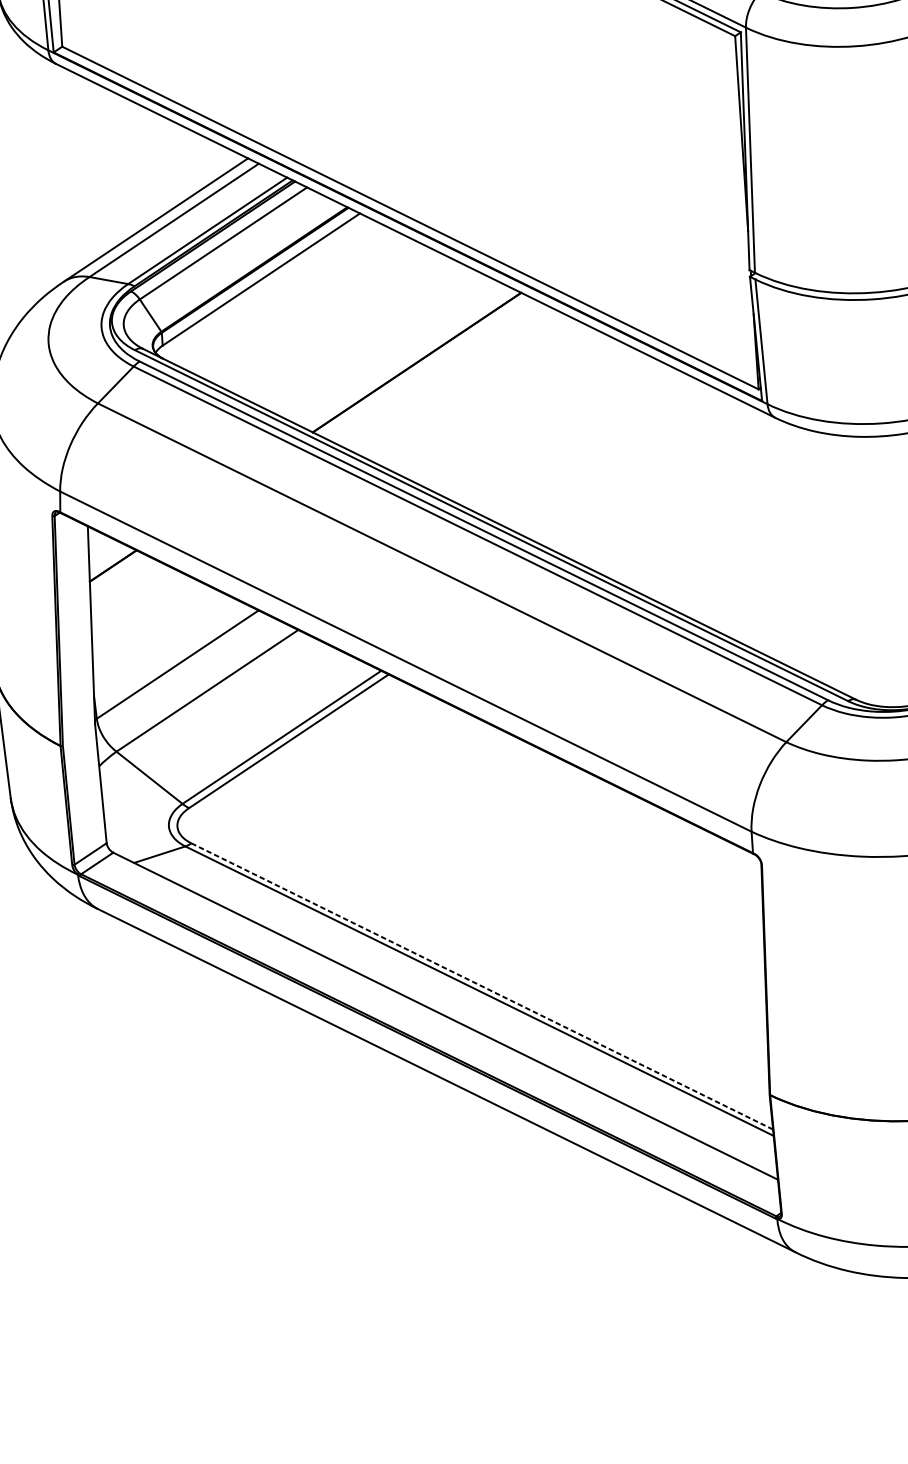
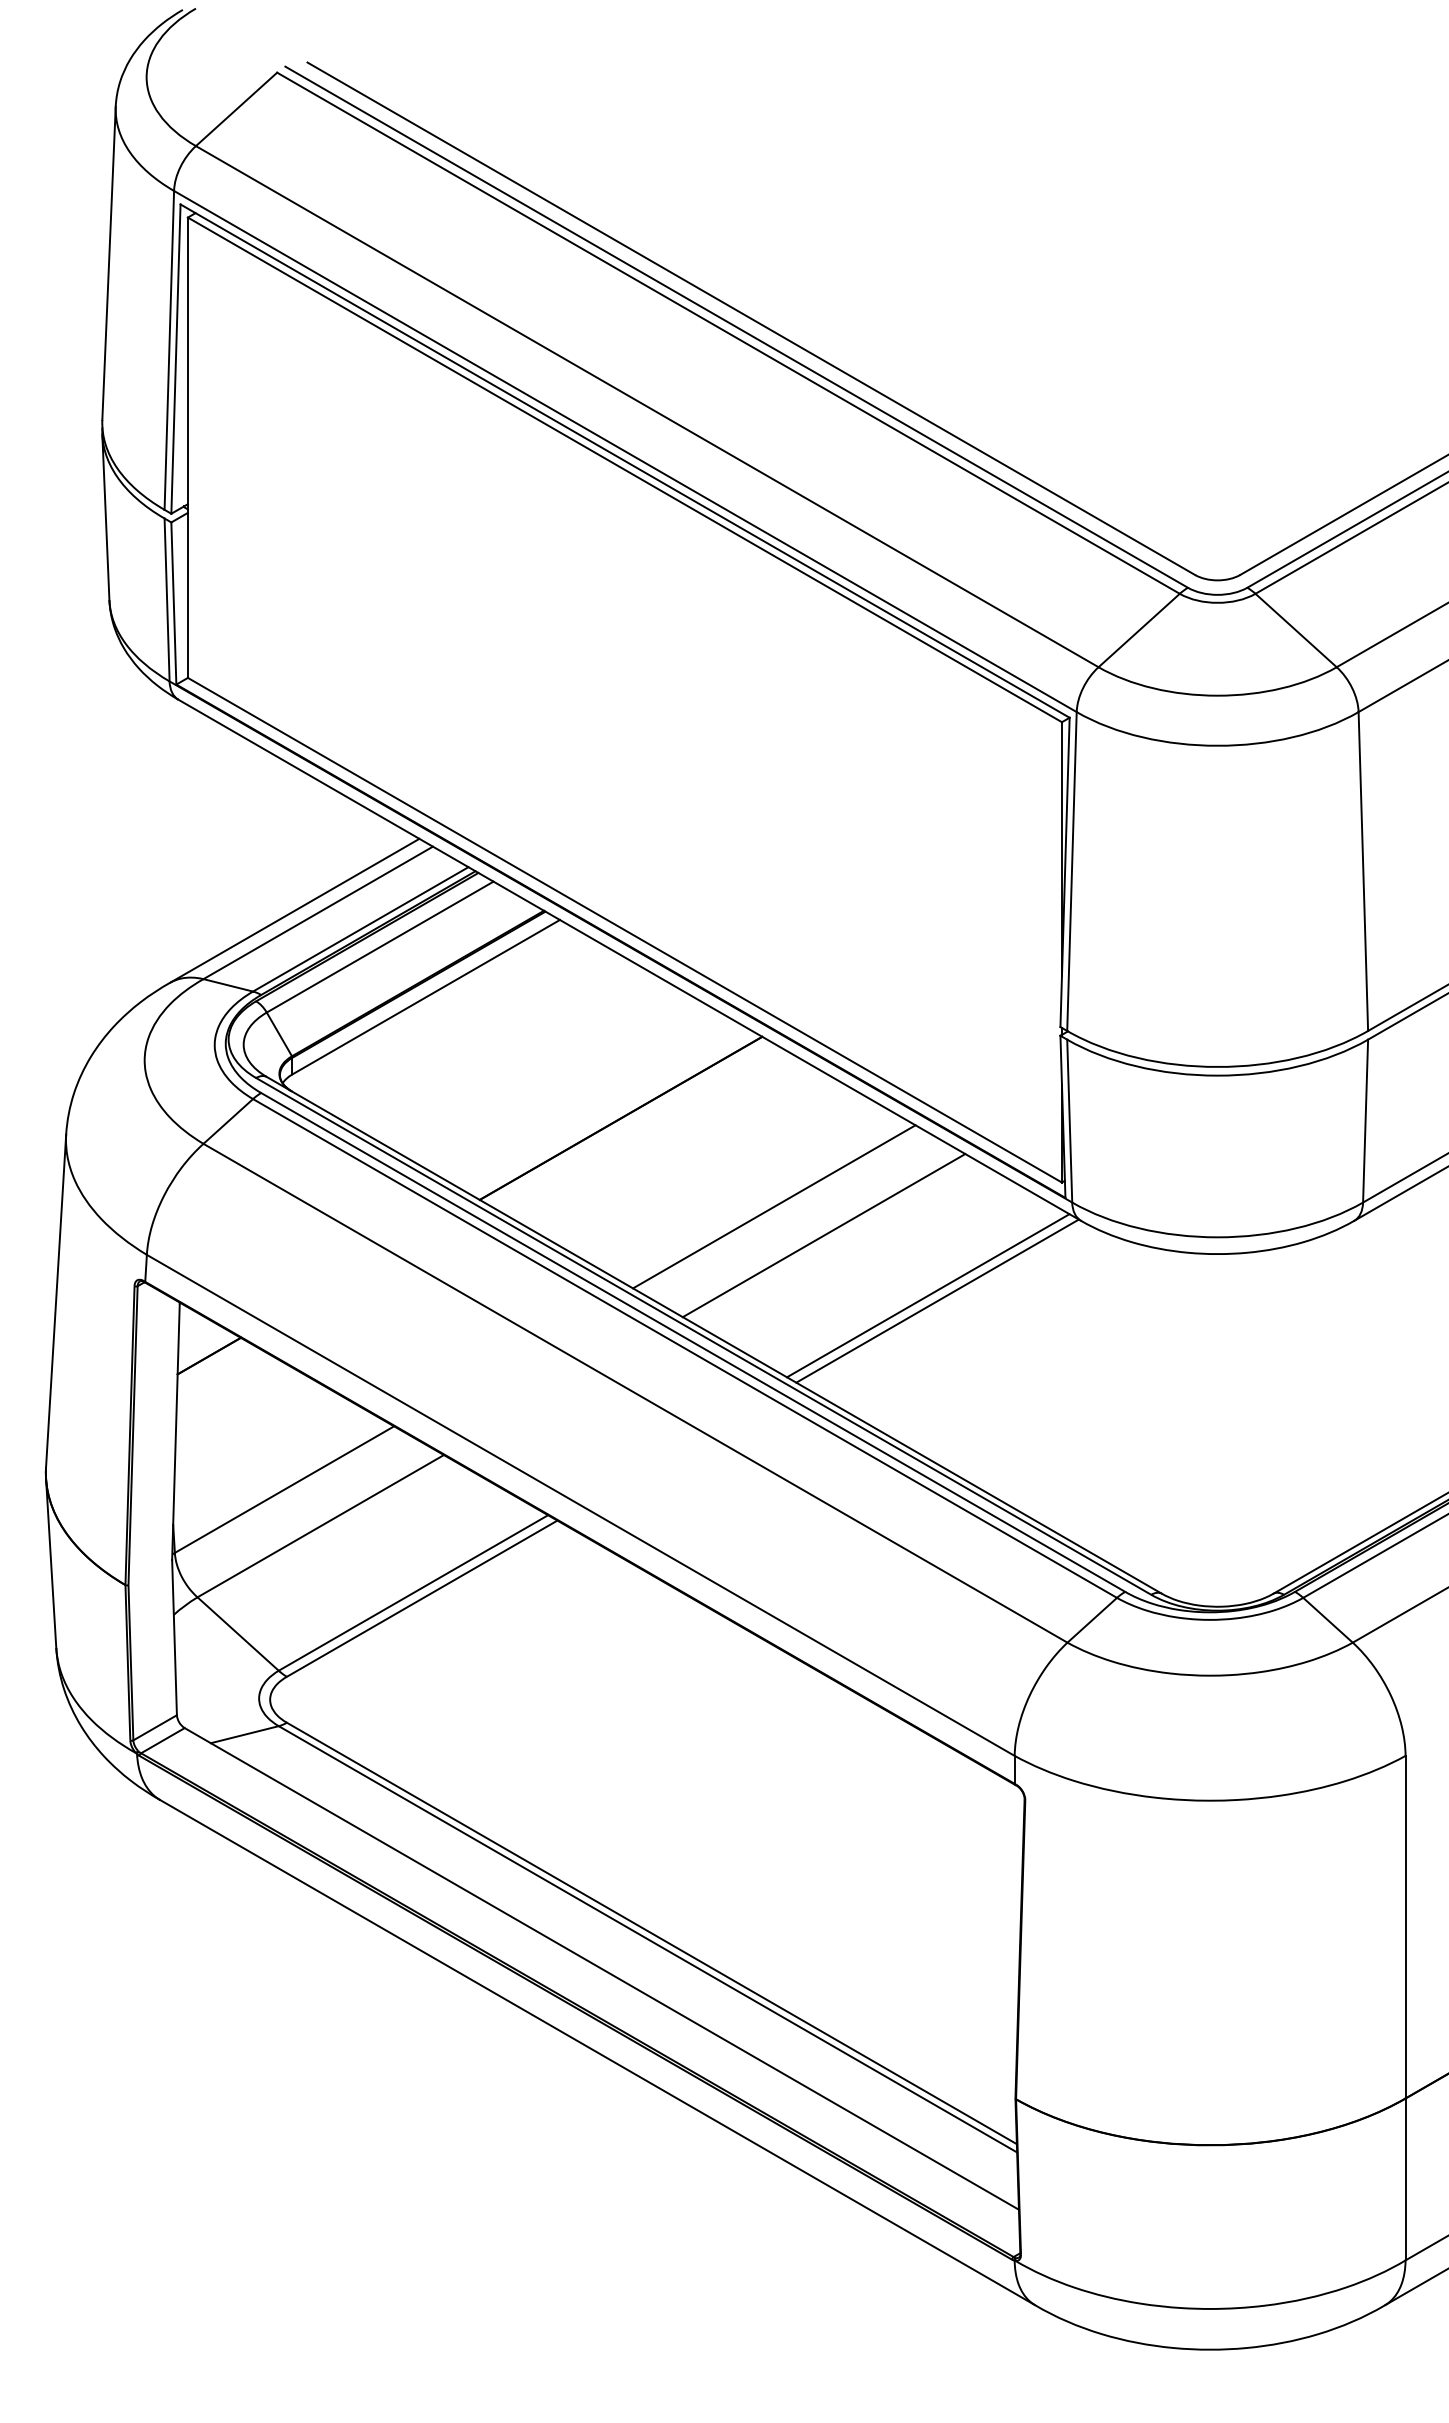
line: (539, 422) -> (774, 1206), added
line: (578, 442) -> (823, 1235), added
line: (661, 482) -> (928, 1295), added
line: (669, 486) -> (937, 1300), added
line: (481, 986) -> (651, 1933), dashed -> solid

